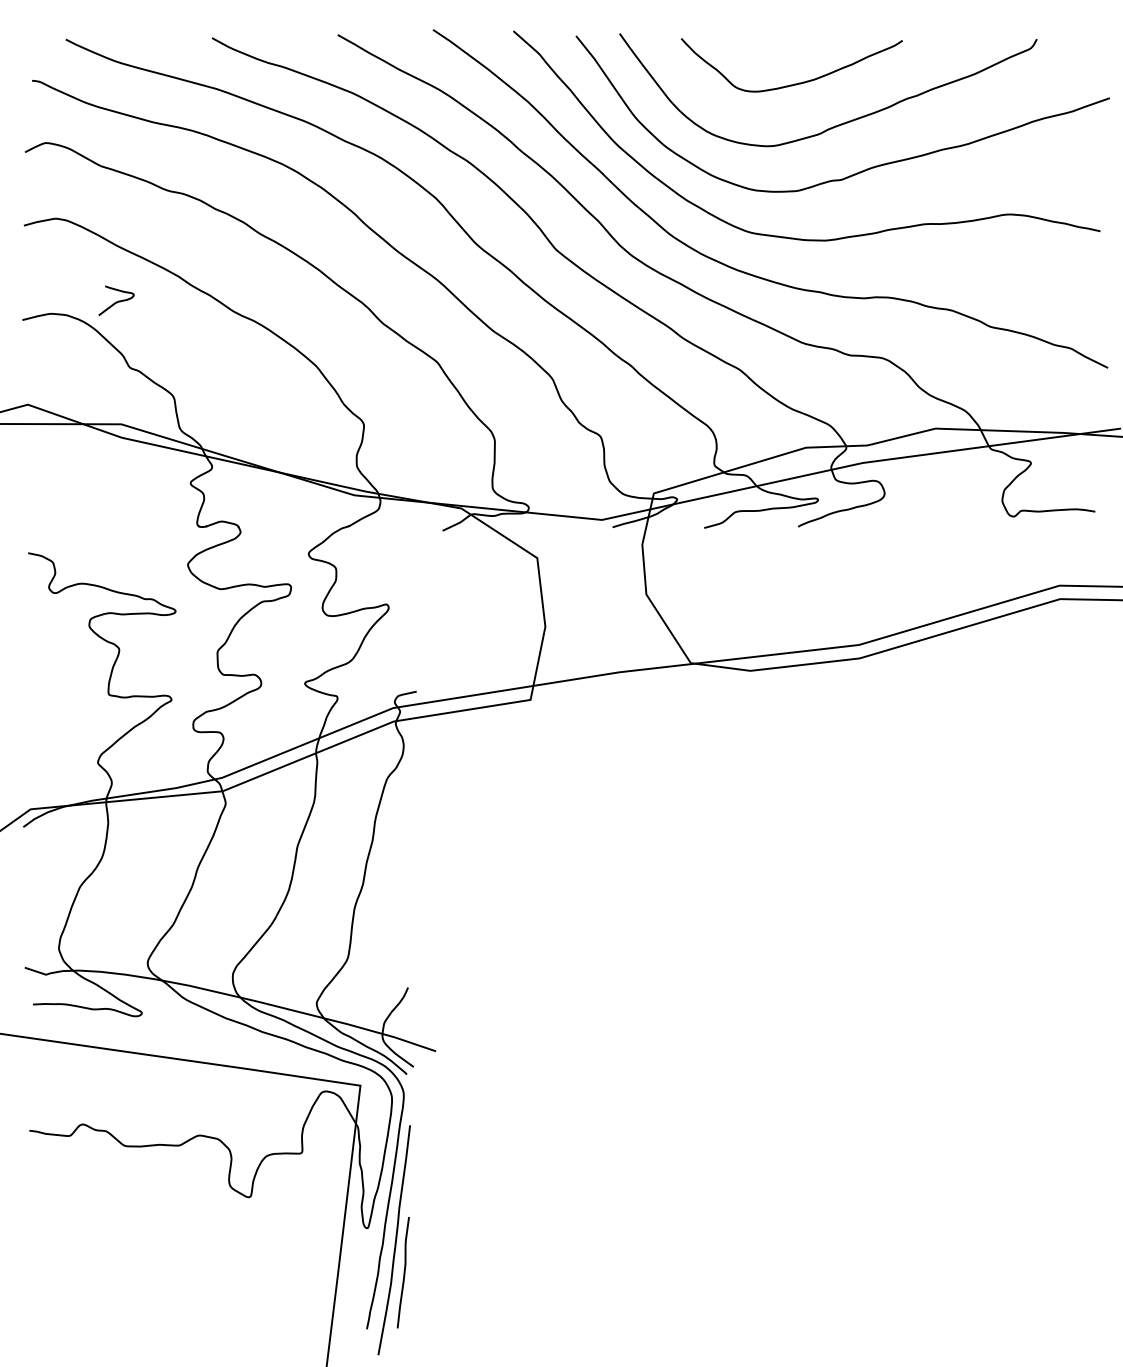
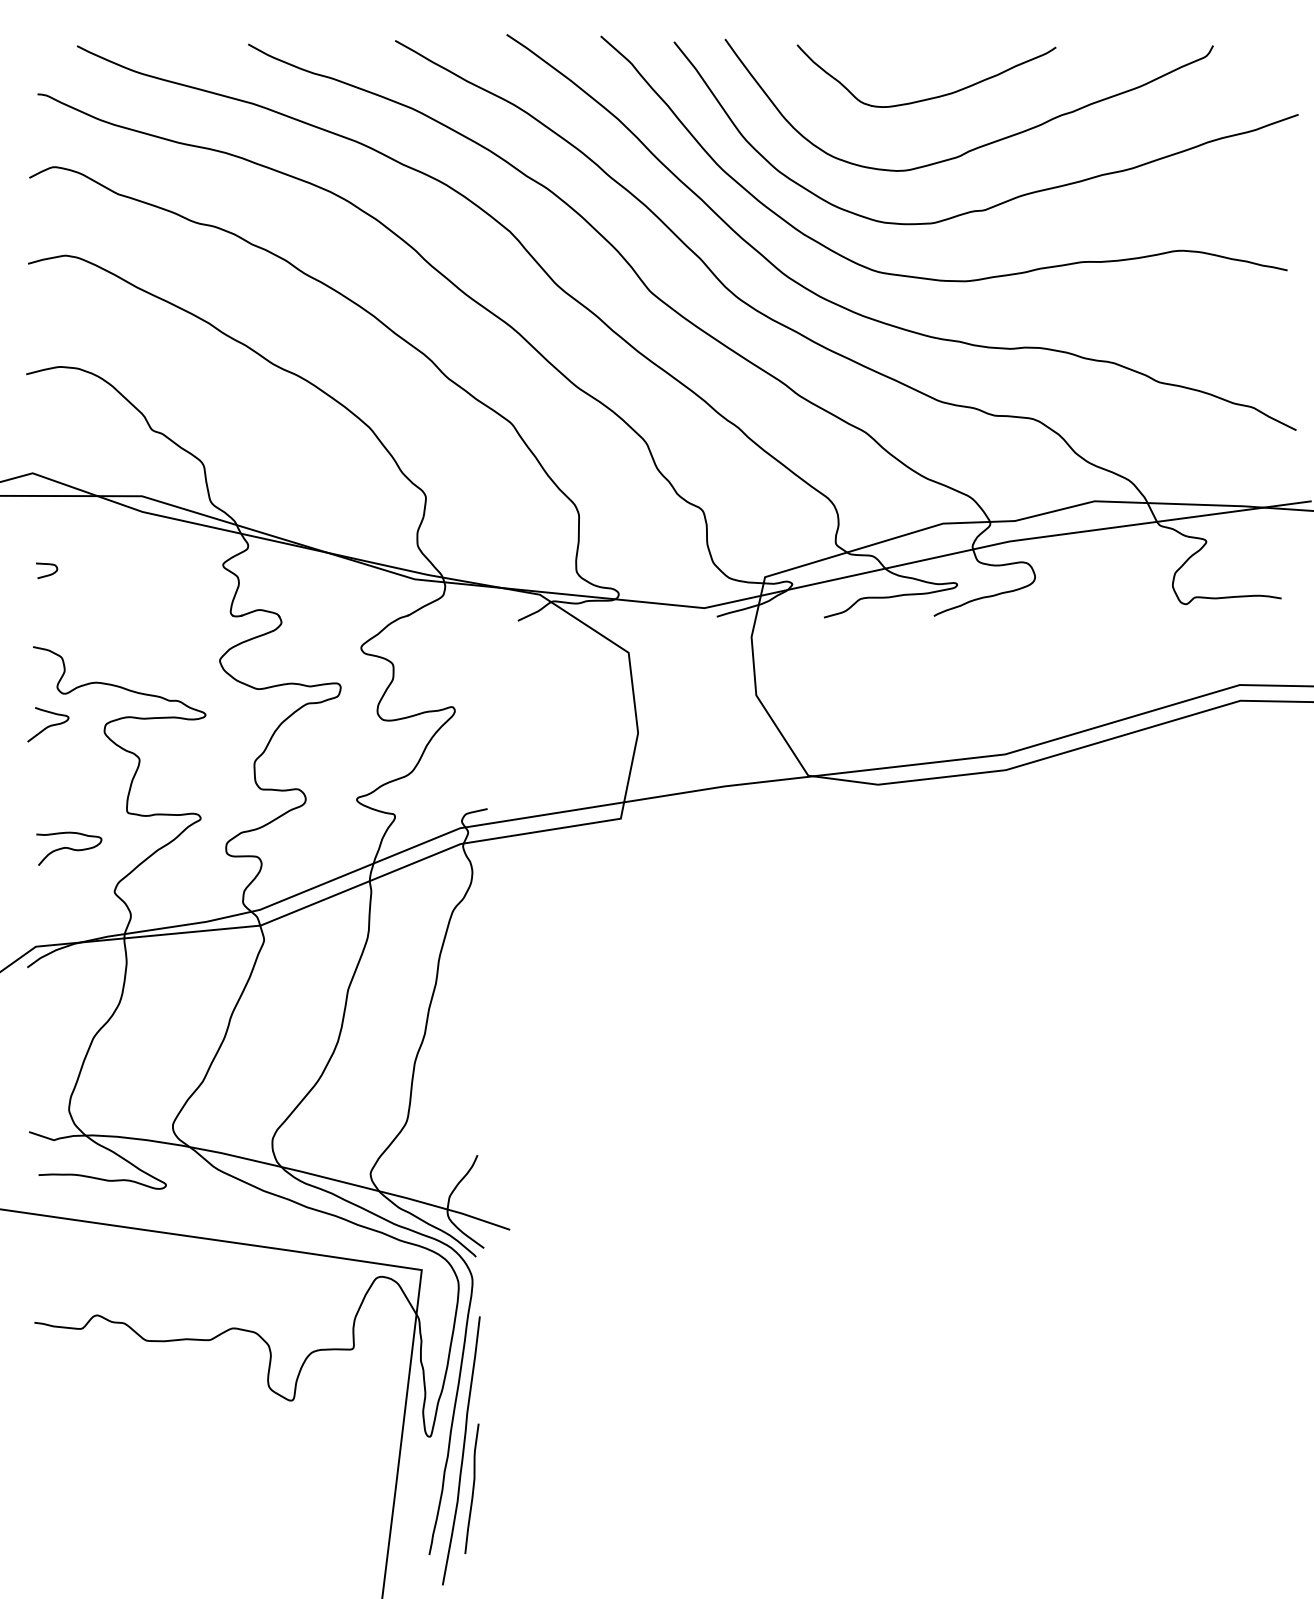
curve: (116, 301) -> (48, 725), moved
curve: (40, 491) -> (47, 574), added
curve: (59, 725) -> (69, 848), added

